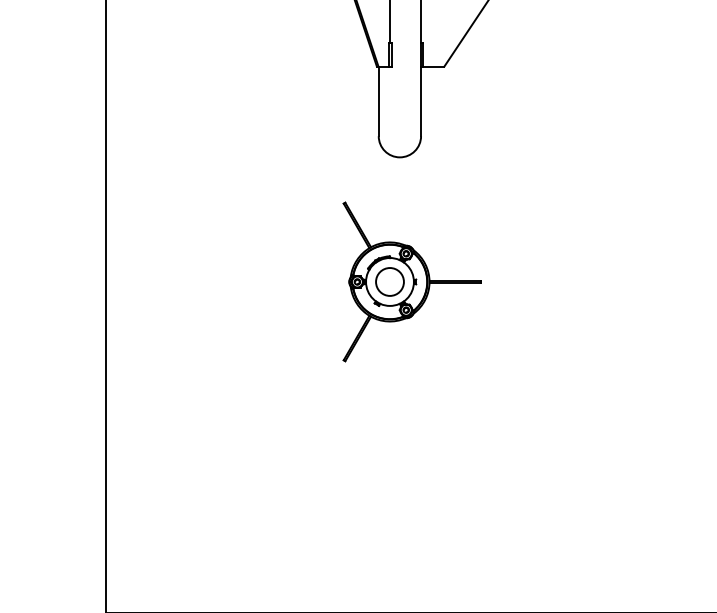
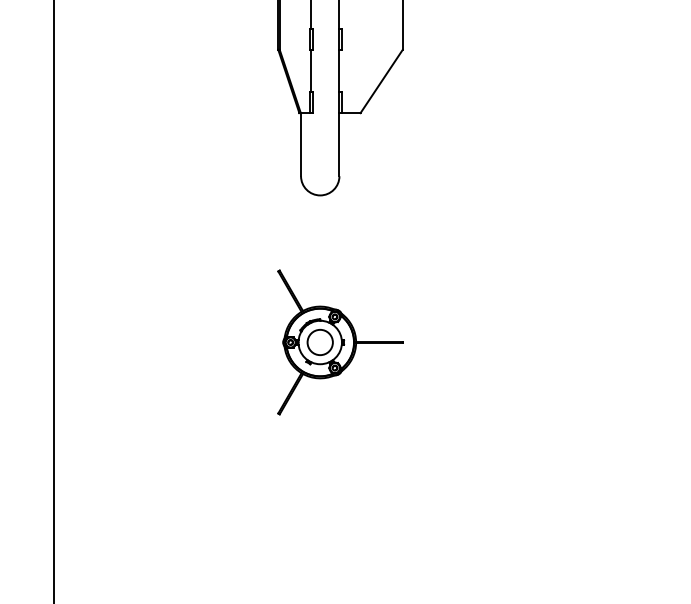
part: (412, 281) -> (340, 342), moved

